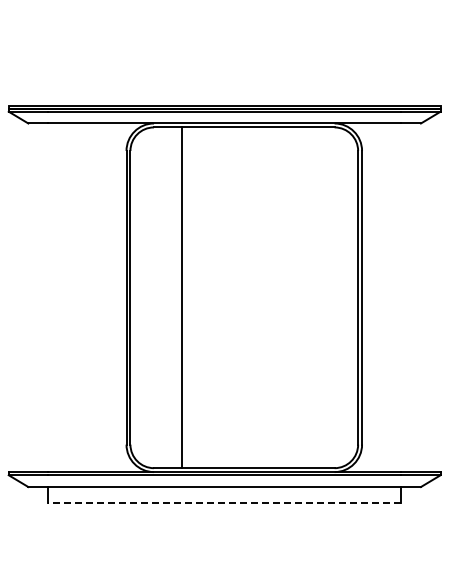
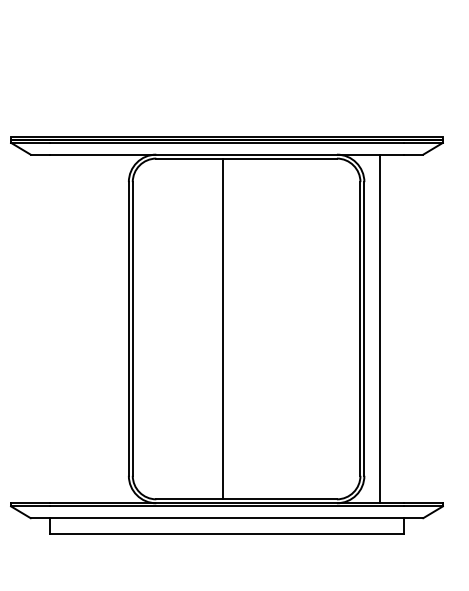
line: (182, 297) -> (223, 328), moved
line: (378, 297) -> (380, 328), added
line: (224, 502) -> (226, 533), dashed -> solid

